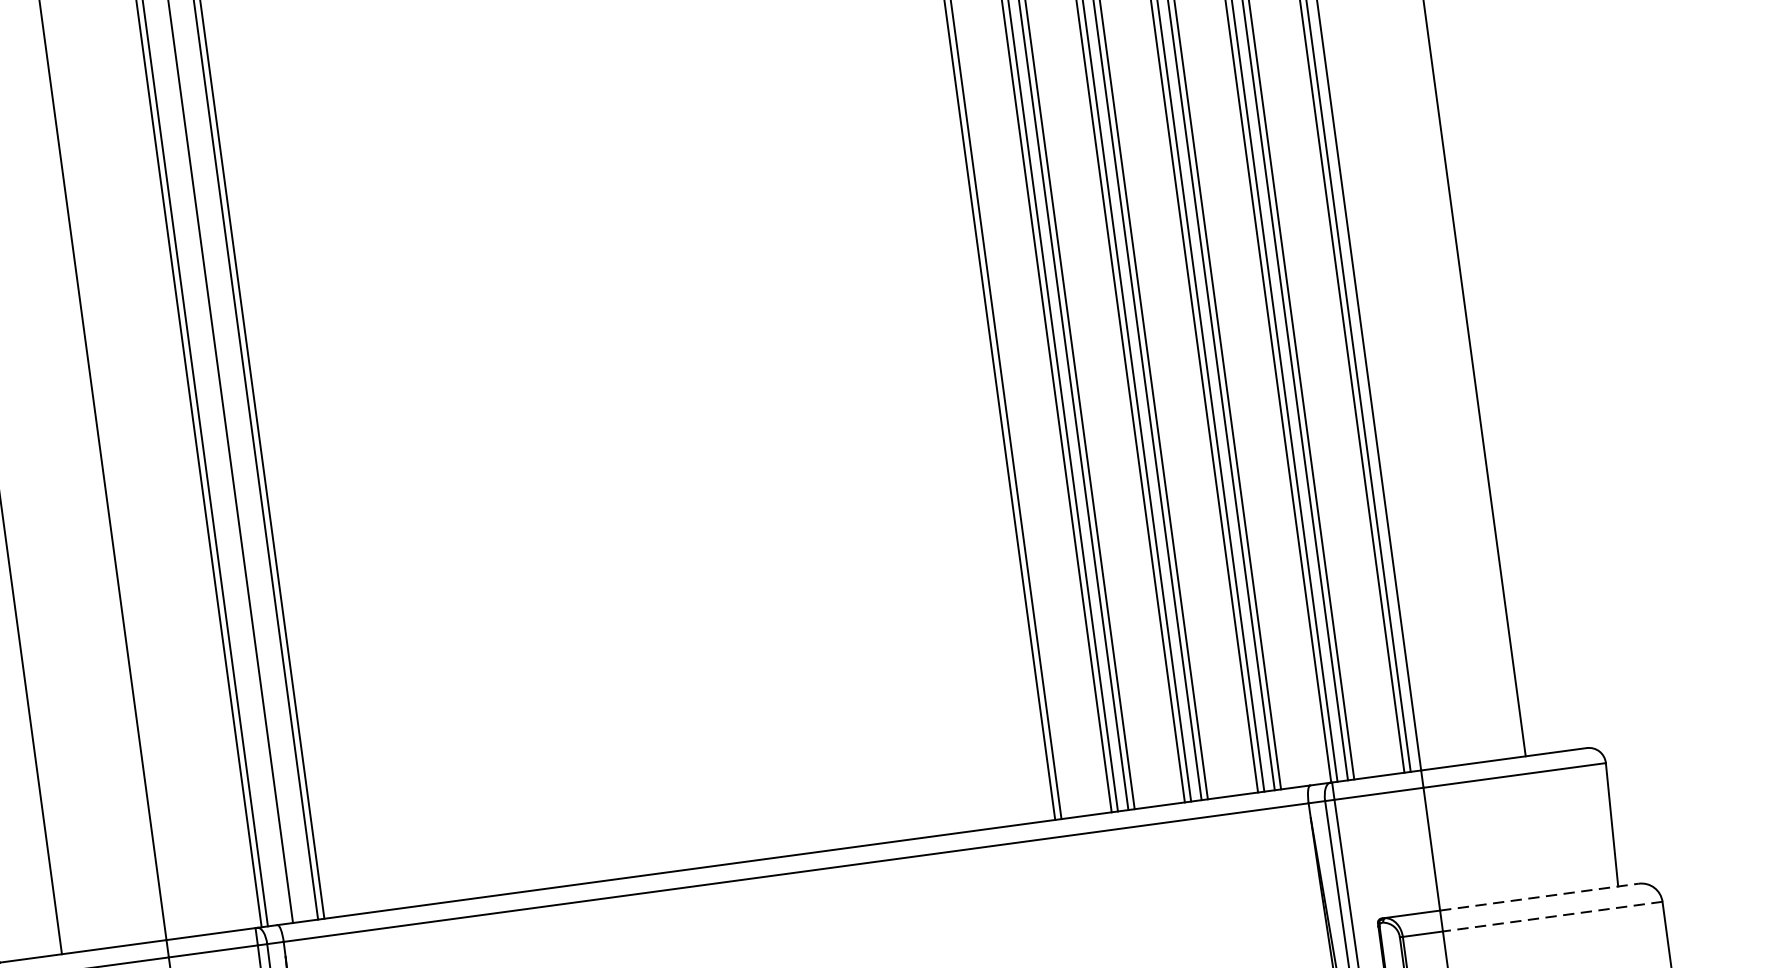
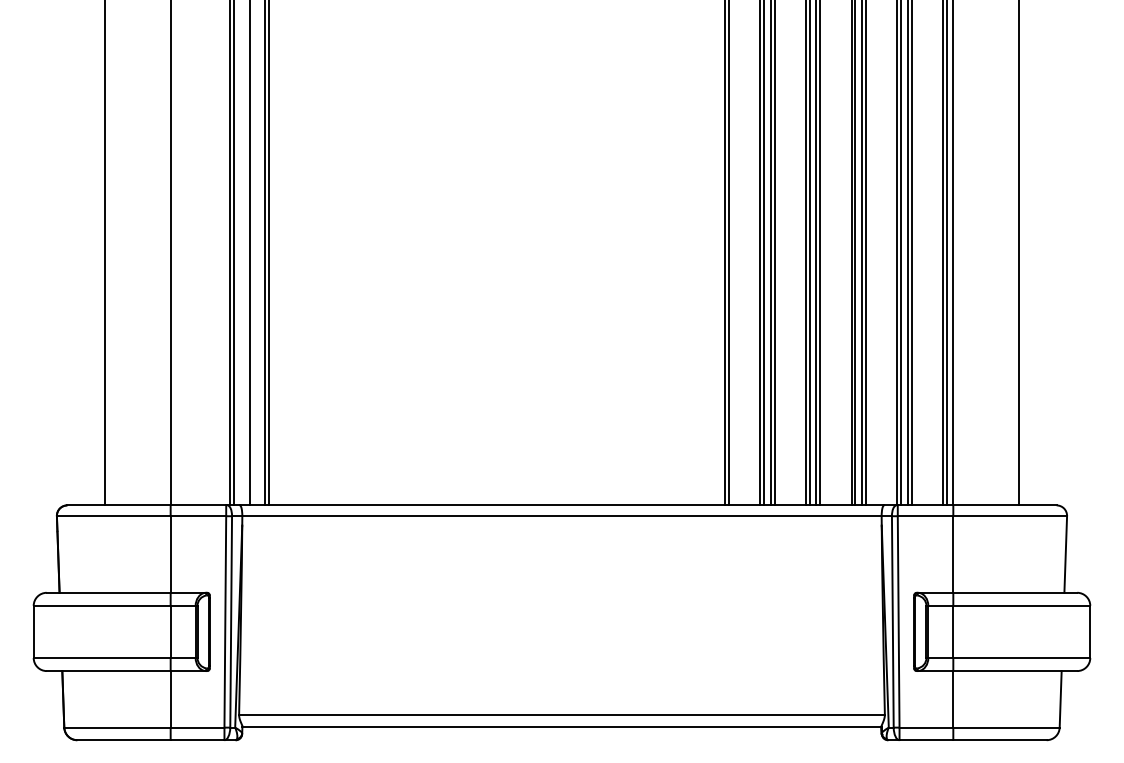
line: (1539, 896) -> (1015, 592), dashed -> solid
line: (1552, 916) -> (1021, 605), dashed -> solid

